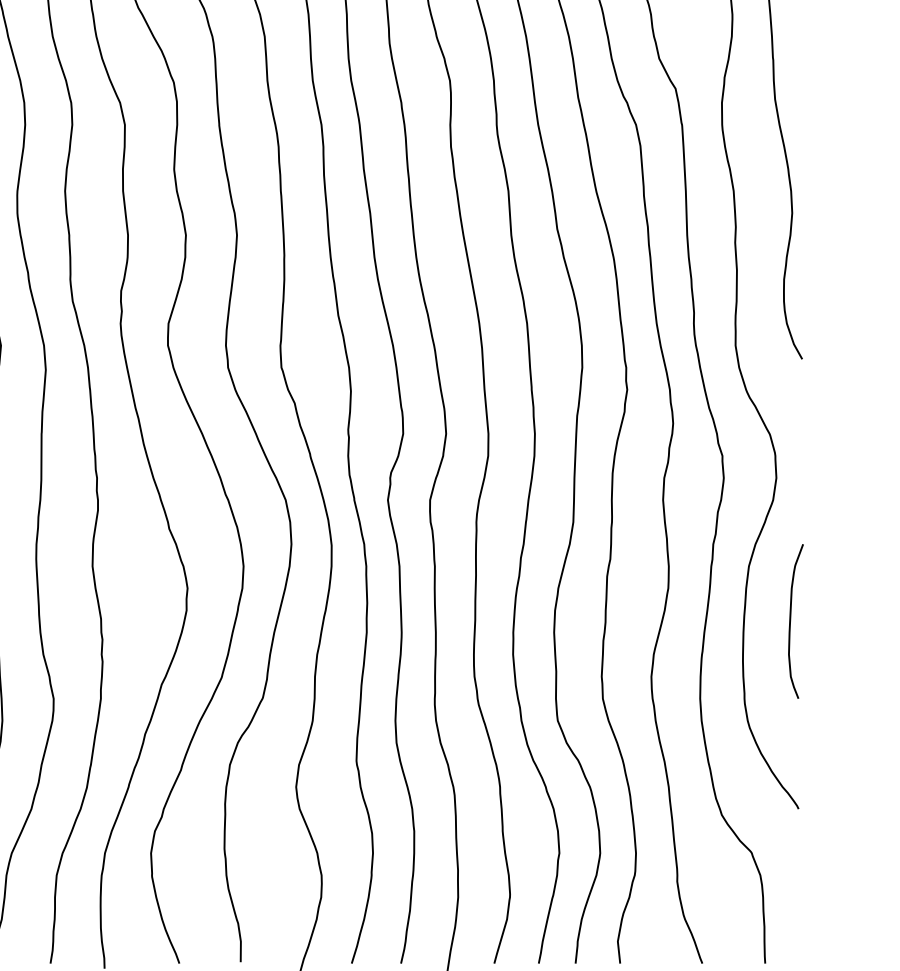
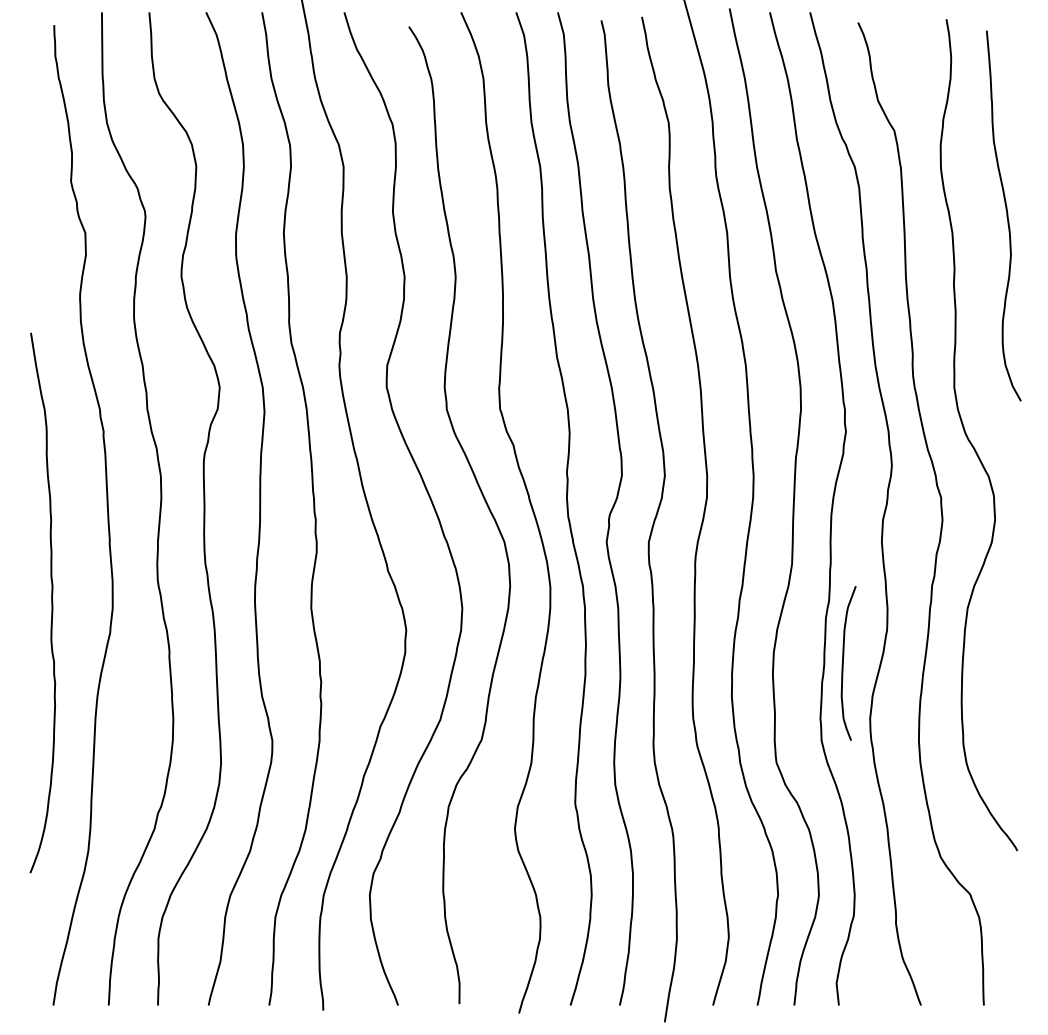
curve: (790, 621) -> (843, 663), moved

